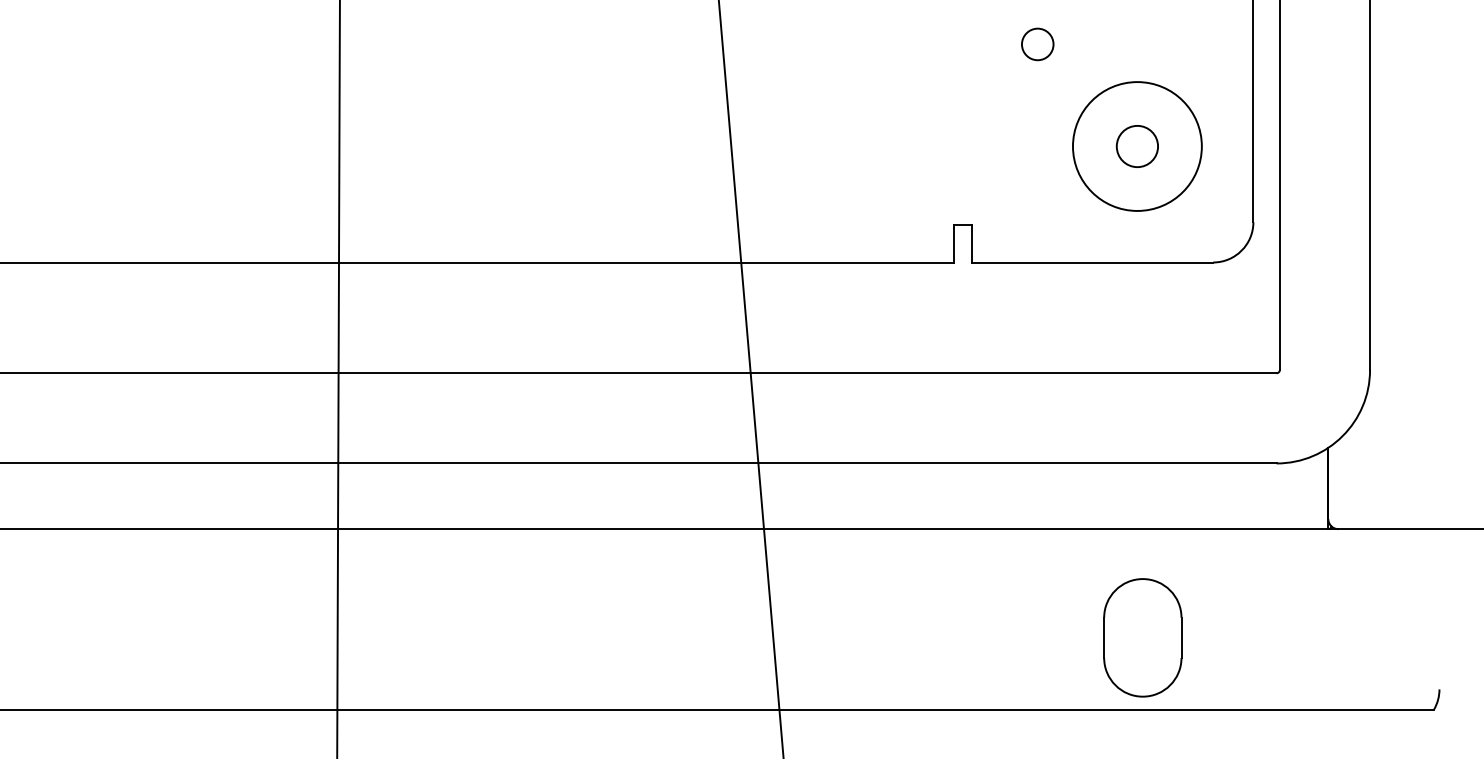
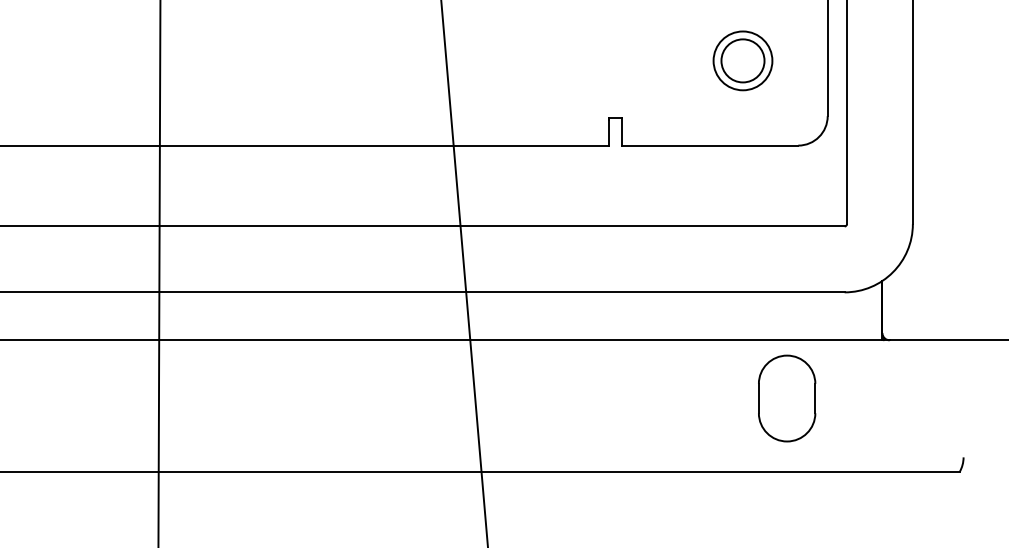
circle: (1136, 146) -> (742, 60), size x1.43
circle: (1137, 146) -> (743, 60), size x0.62
part: (1142, 637) -> (786, 398), moved

